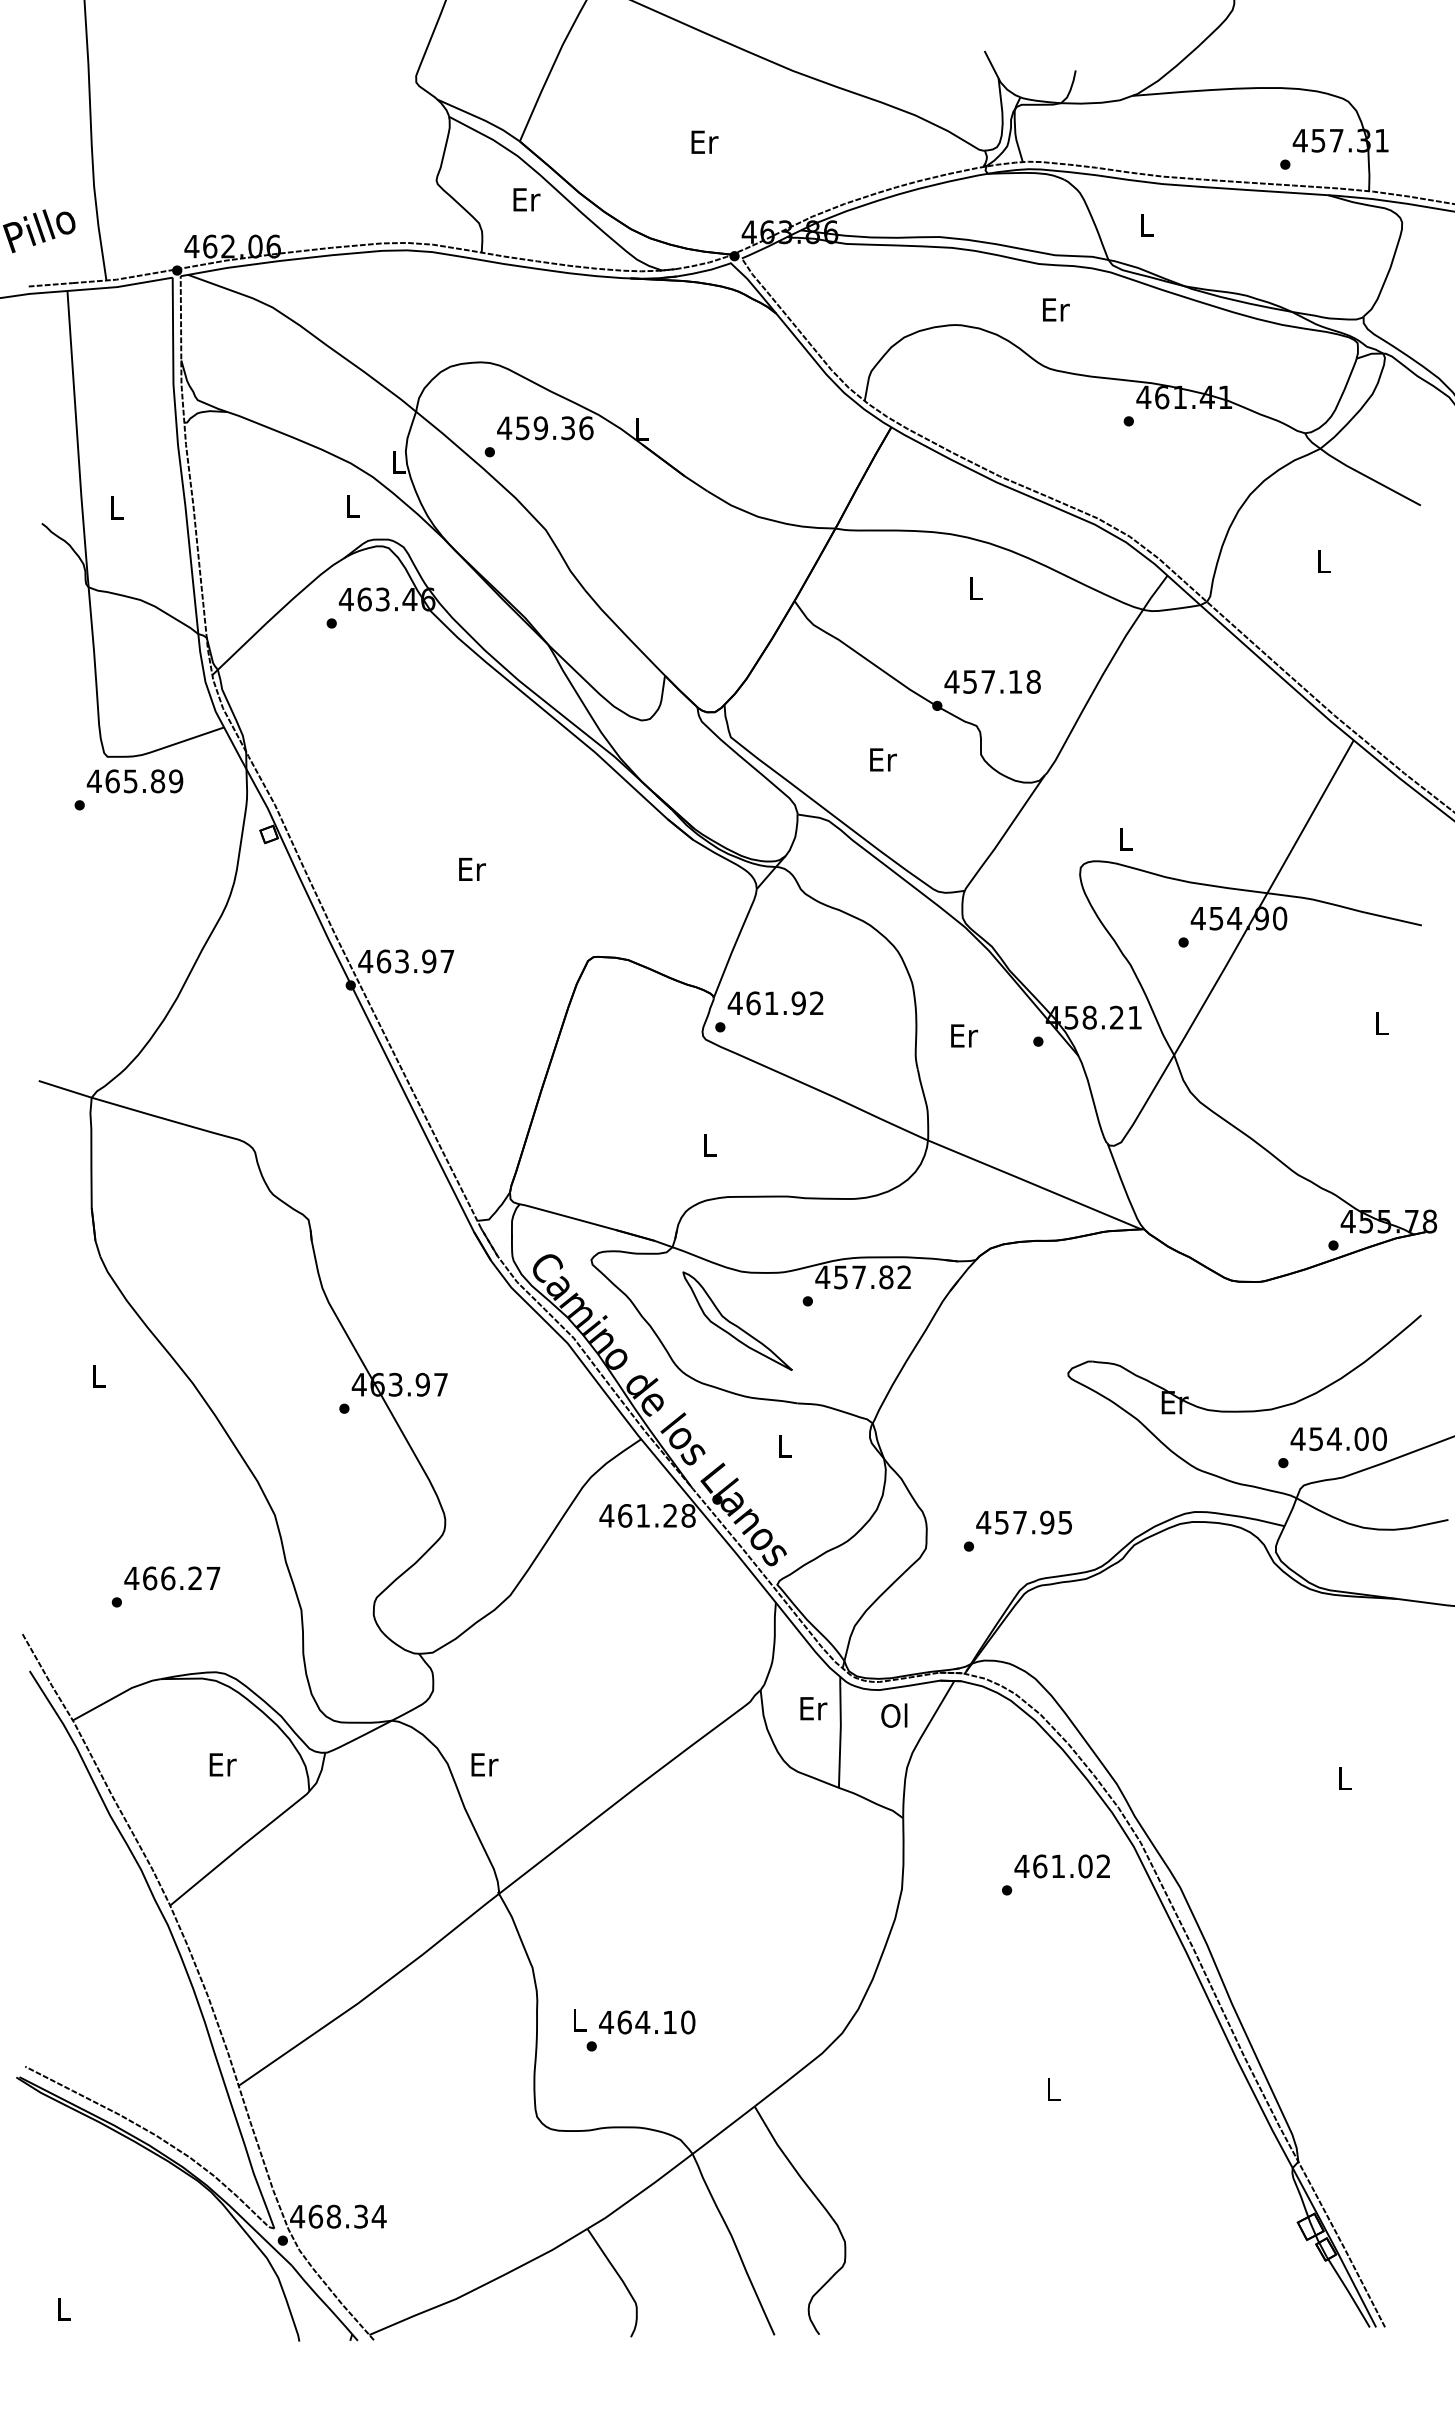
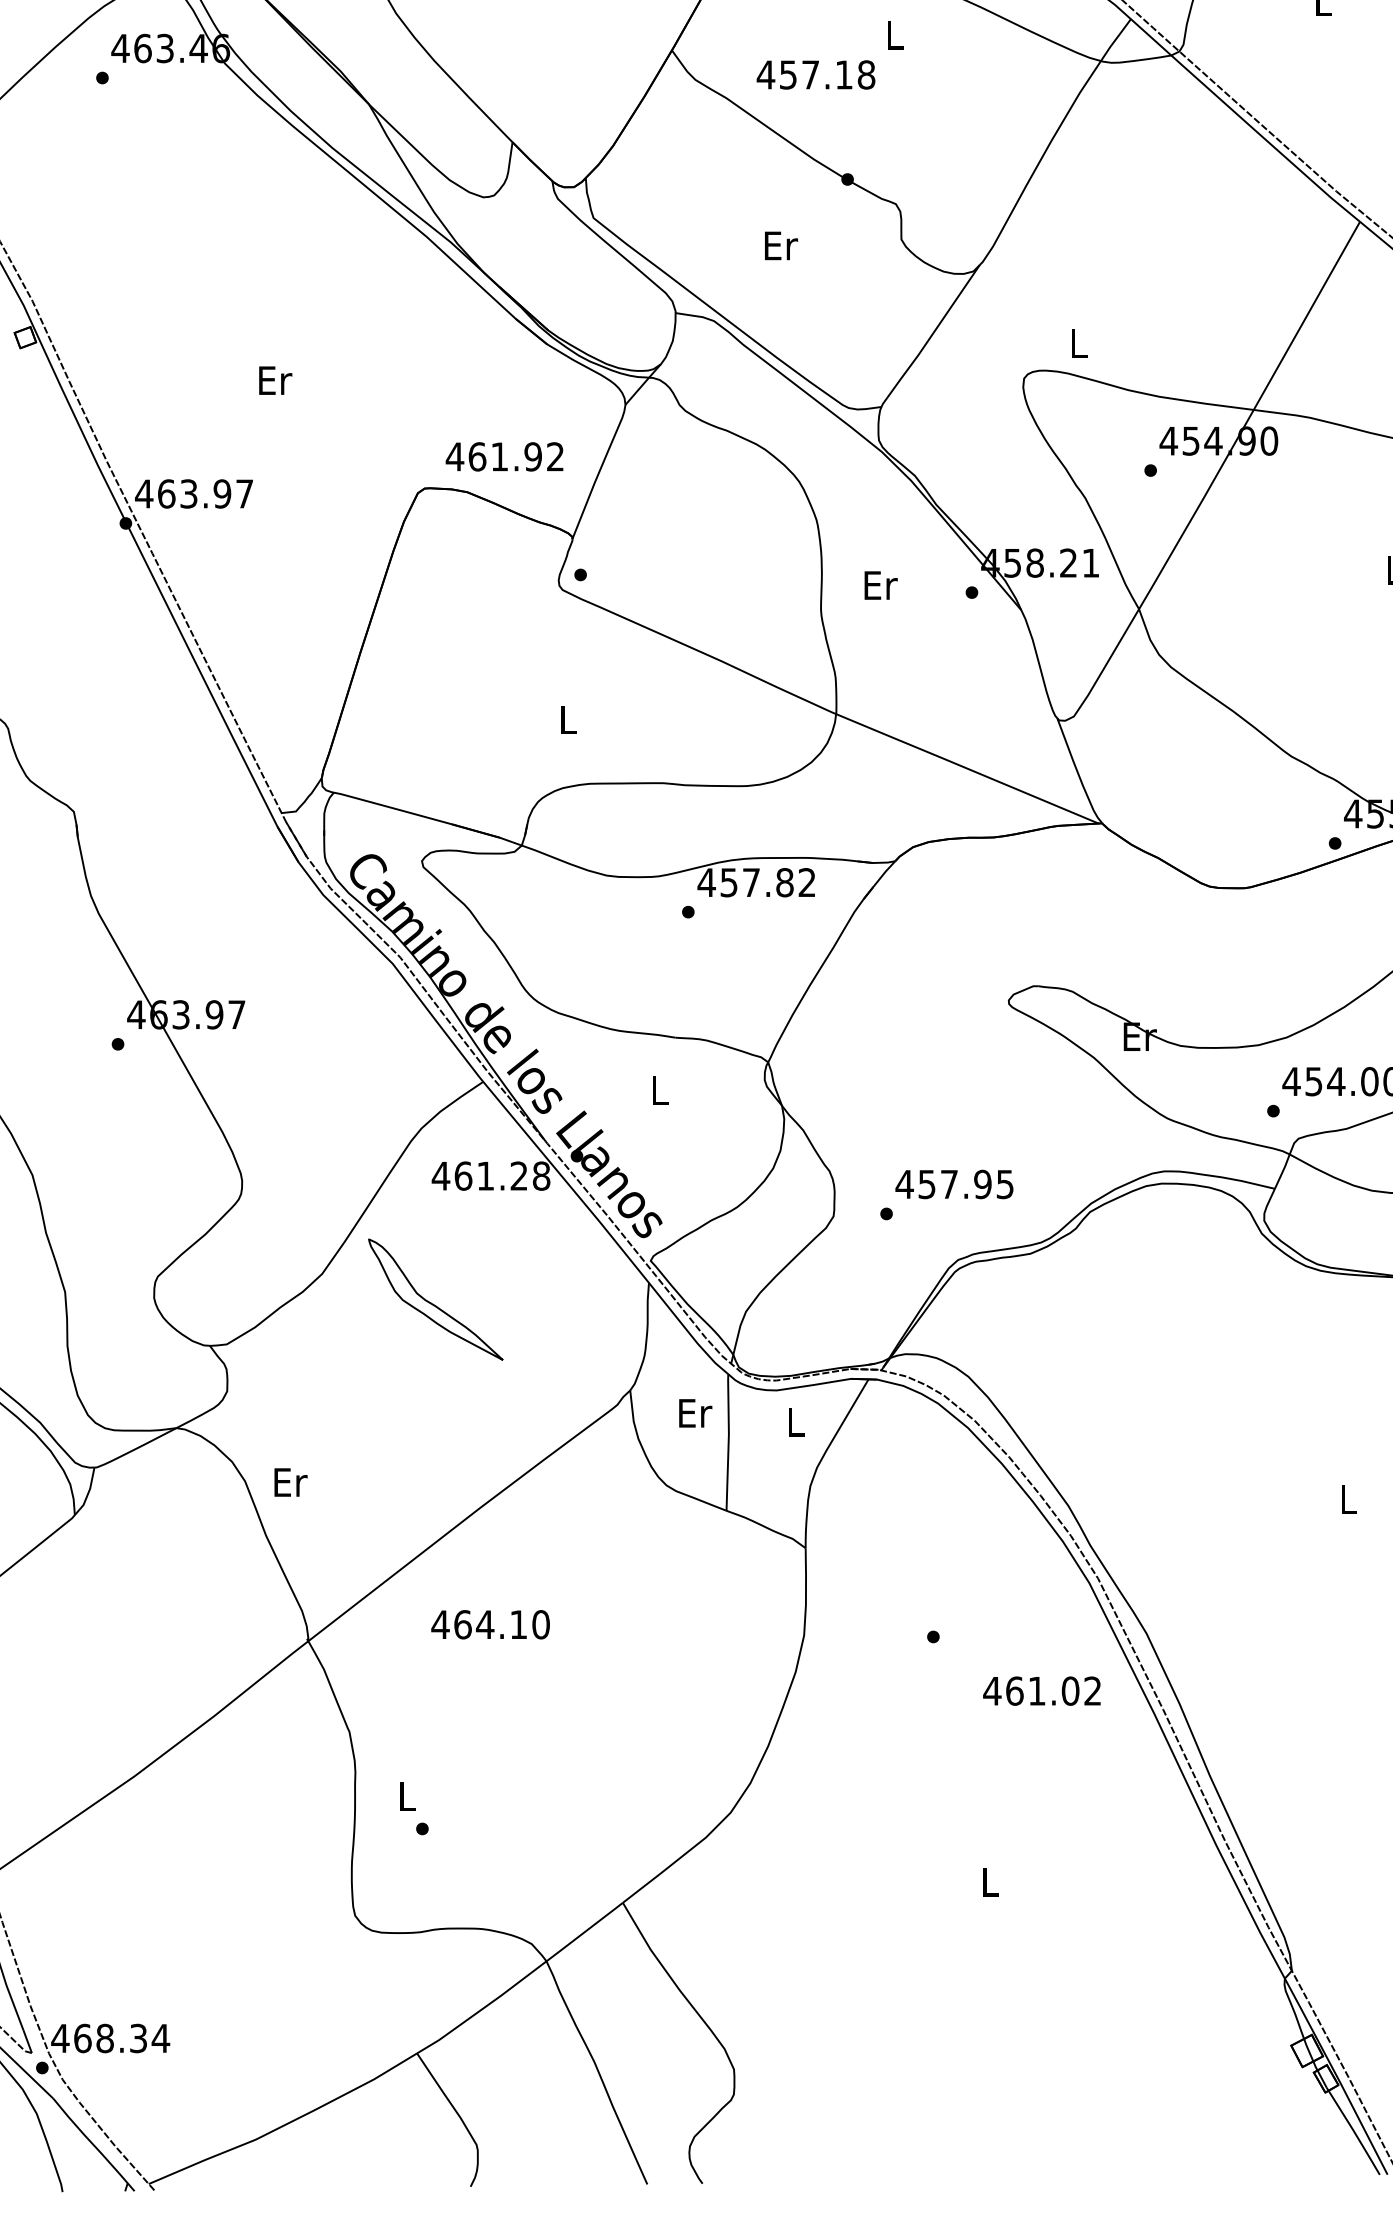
text: (992, 681) -> (815, 74), moved
text: (775, 1003) -> (504, 457), moved
part: (737, 1320) -> (435, 1298), moved
text: (894, 1715) -> (794, 1421), Ol -> L
text: (1061, 1866) -> (1041, 1691), moved
text: (647, 2022) -> (490, 1624), moved

